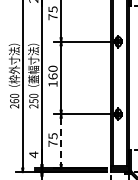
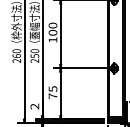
text: (52, 76) -> (52, 32), 160 -> 100
line: (61, 141) -> (60, 94), dashed -> solid
text: (33, 154) -> (34, 106), 4 -> 2

